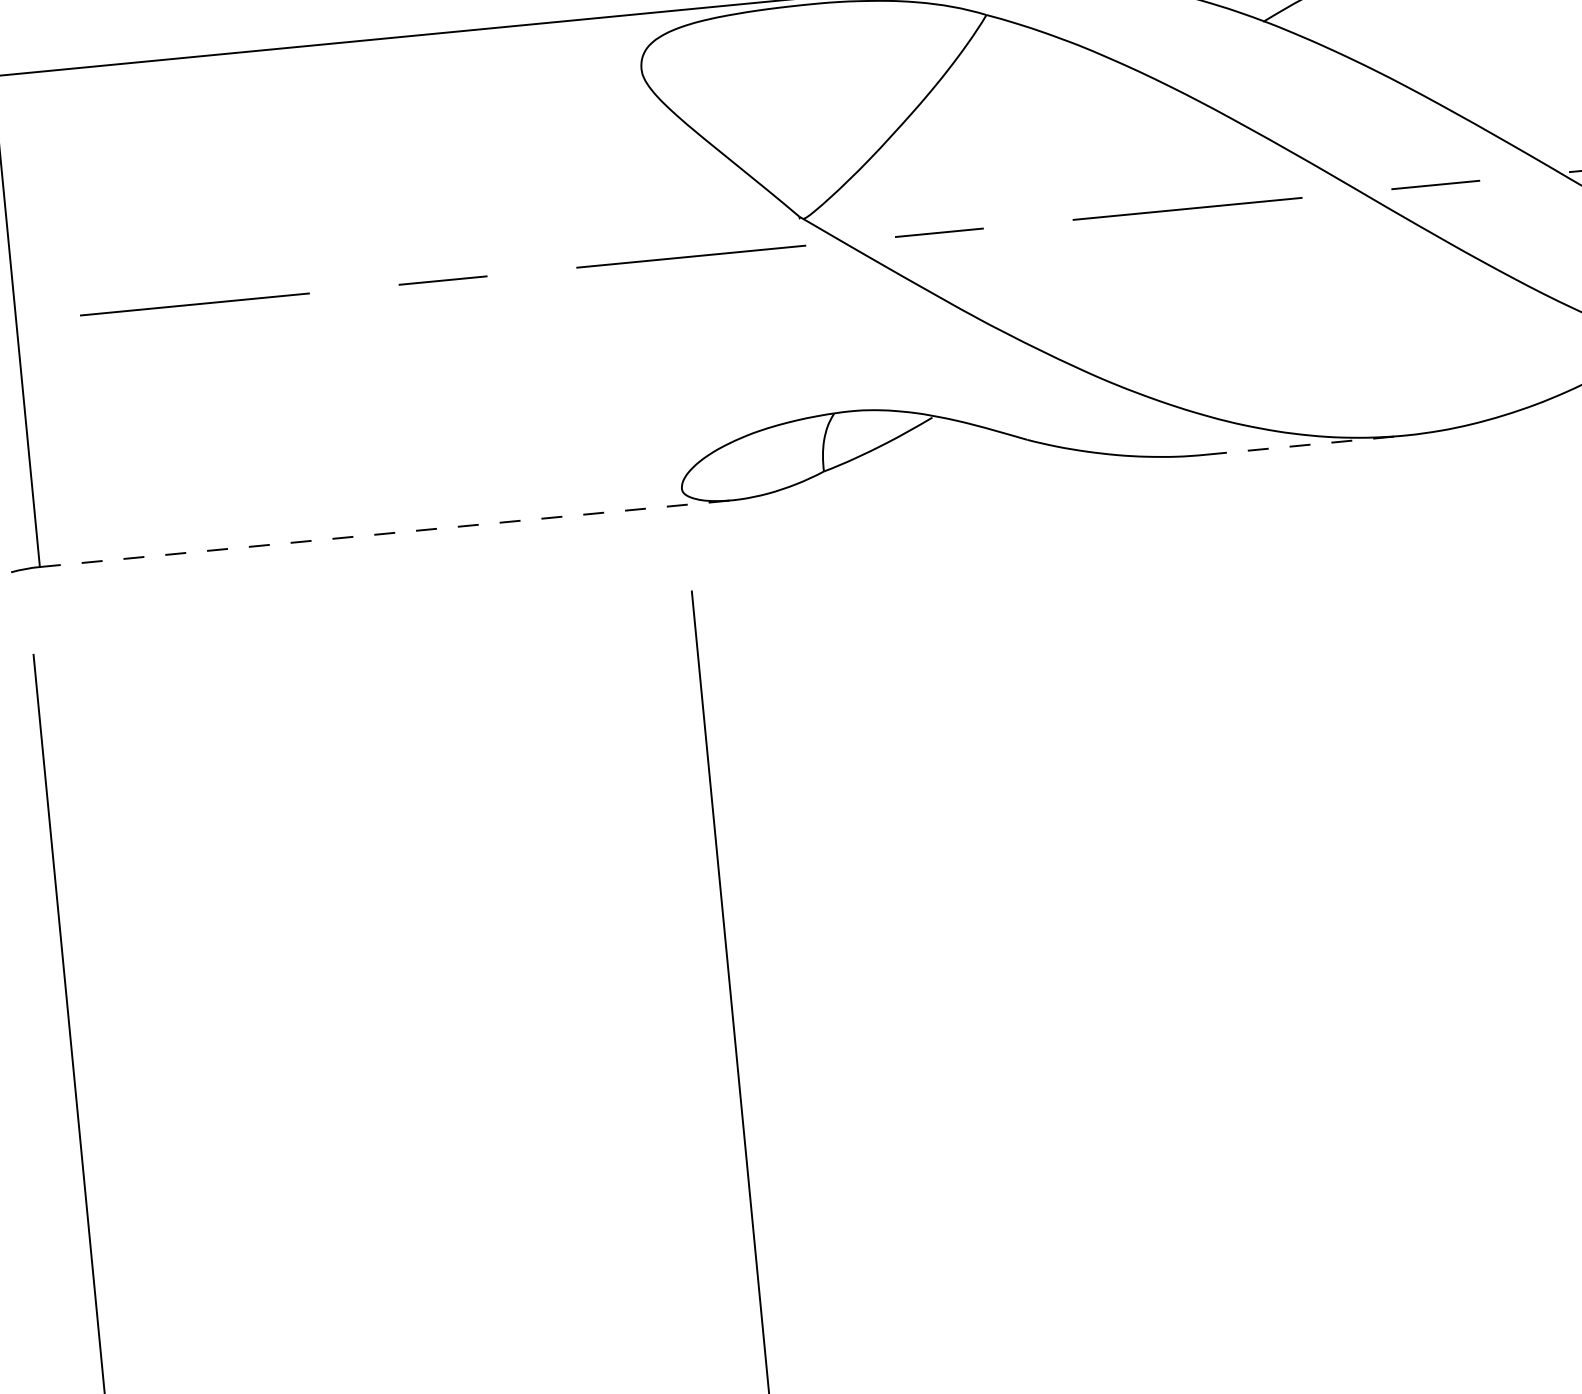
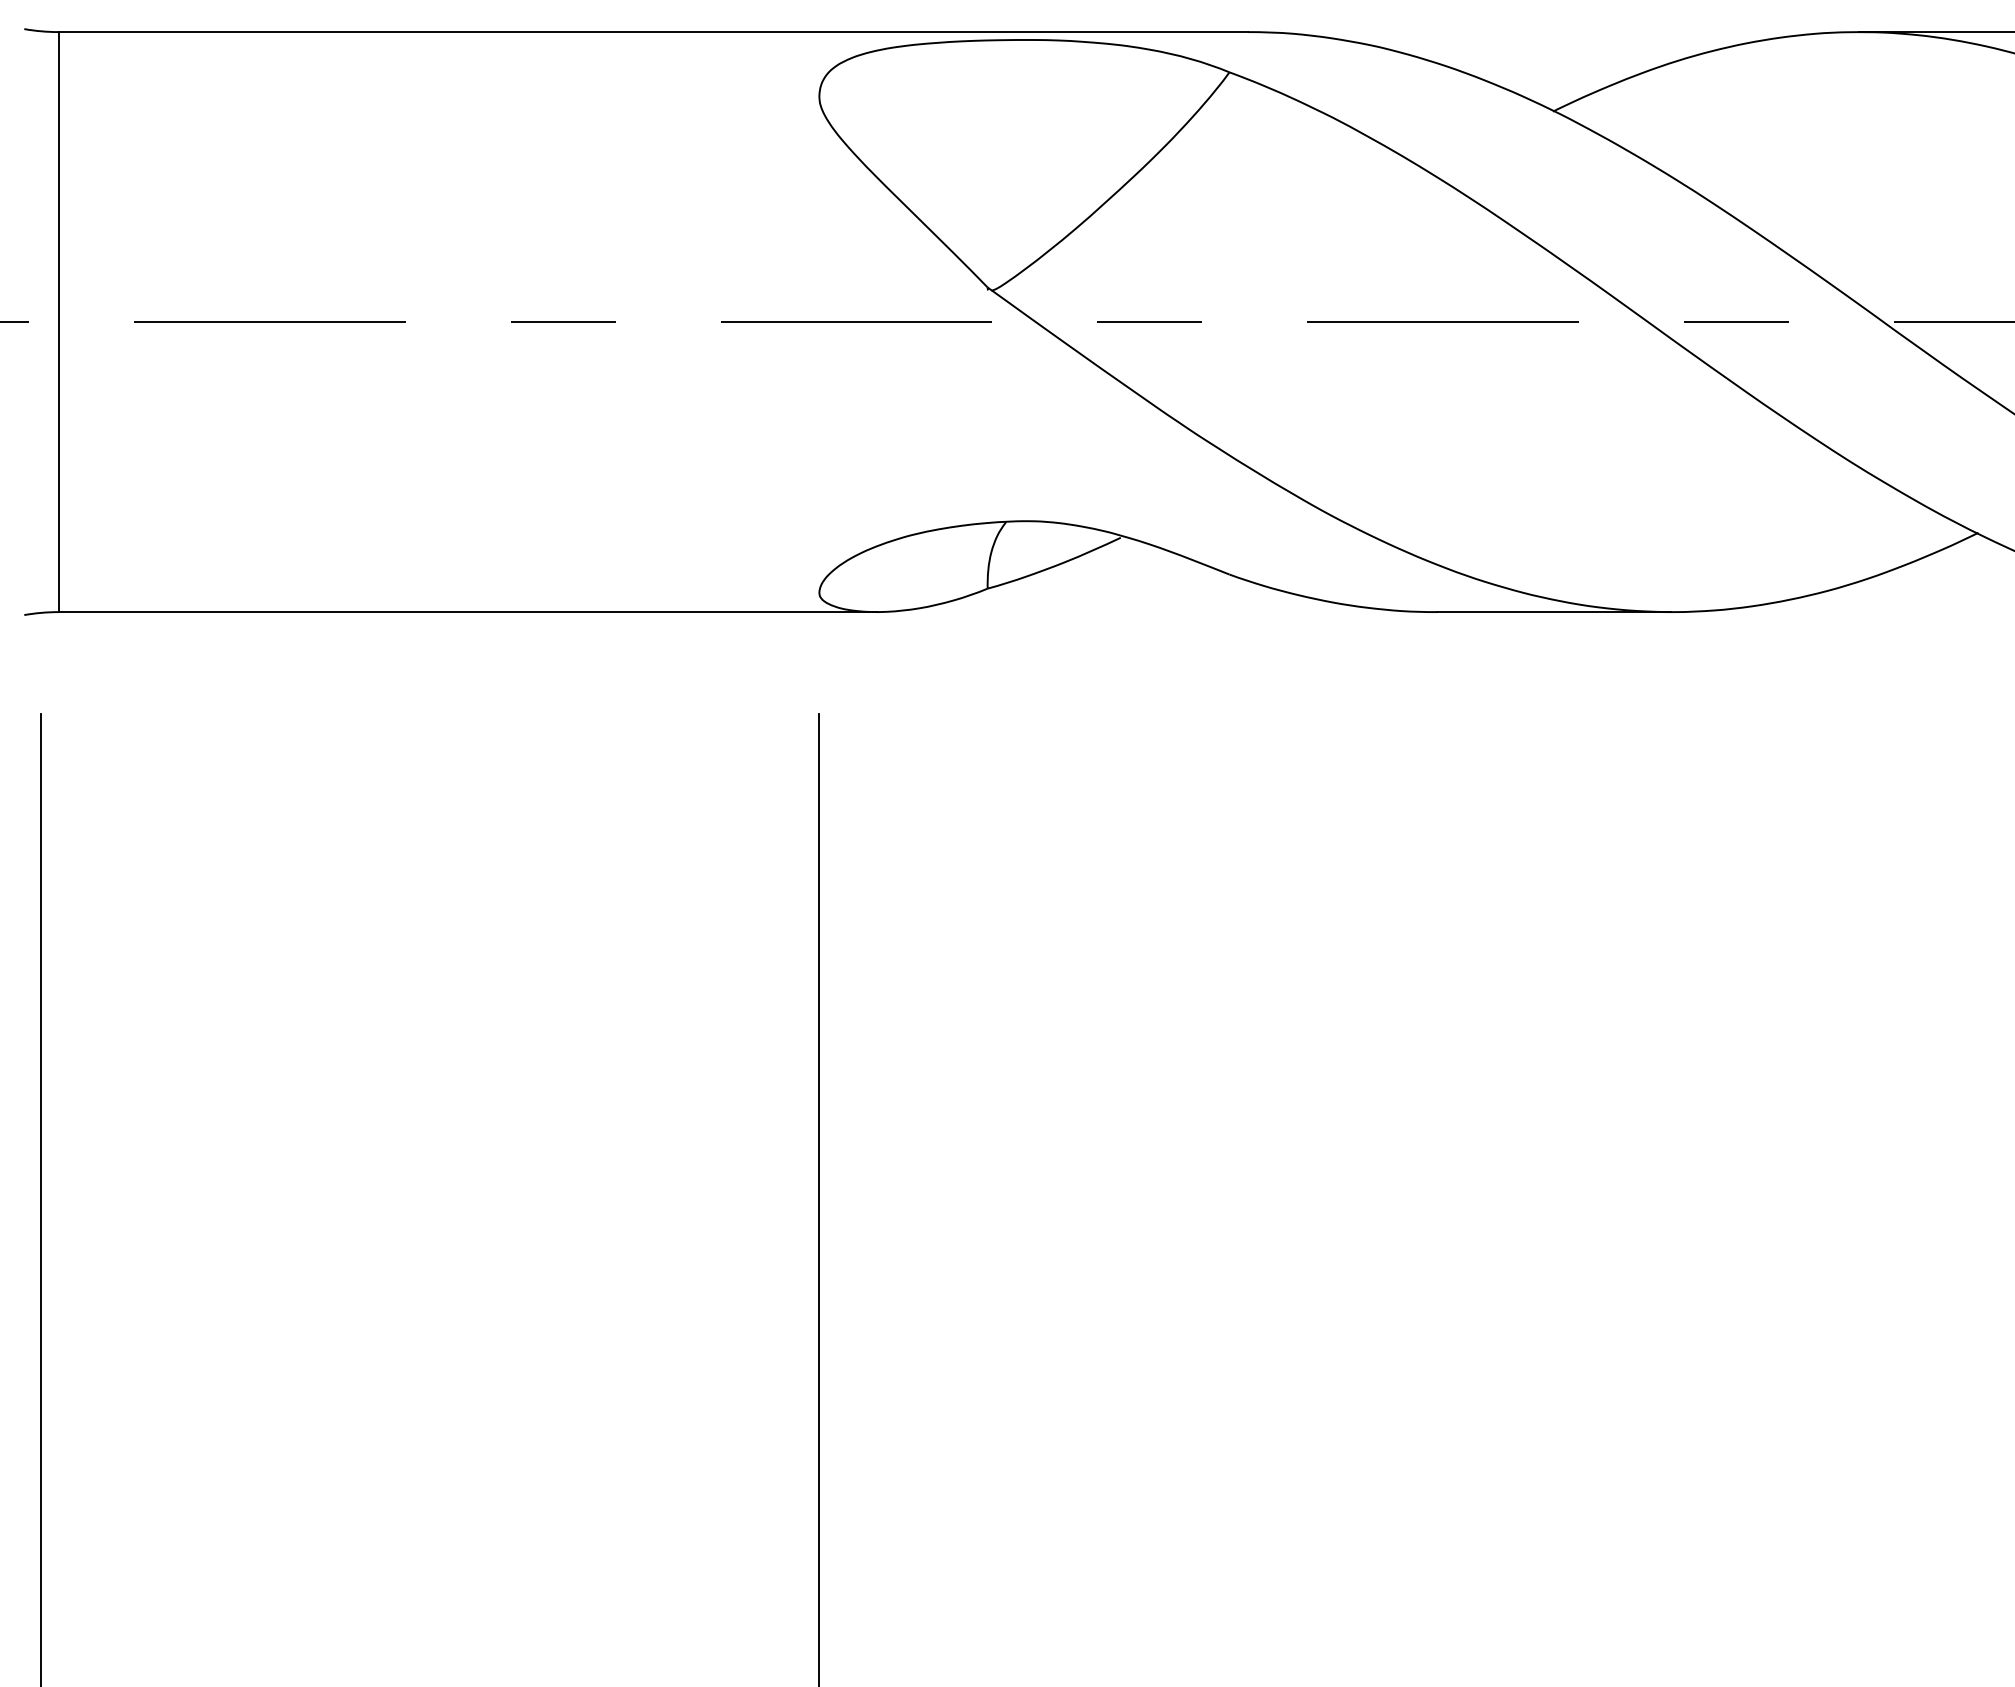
line: (1305, 445) -> (1554, 612), dashed -> solid
line: (386, 533) -> (468, 612), dashed -> solid

